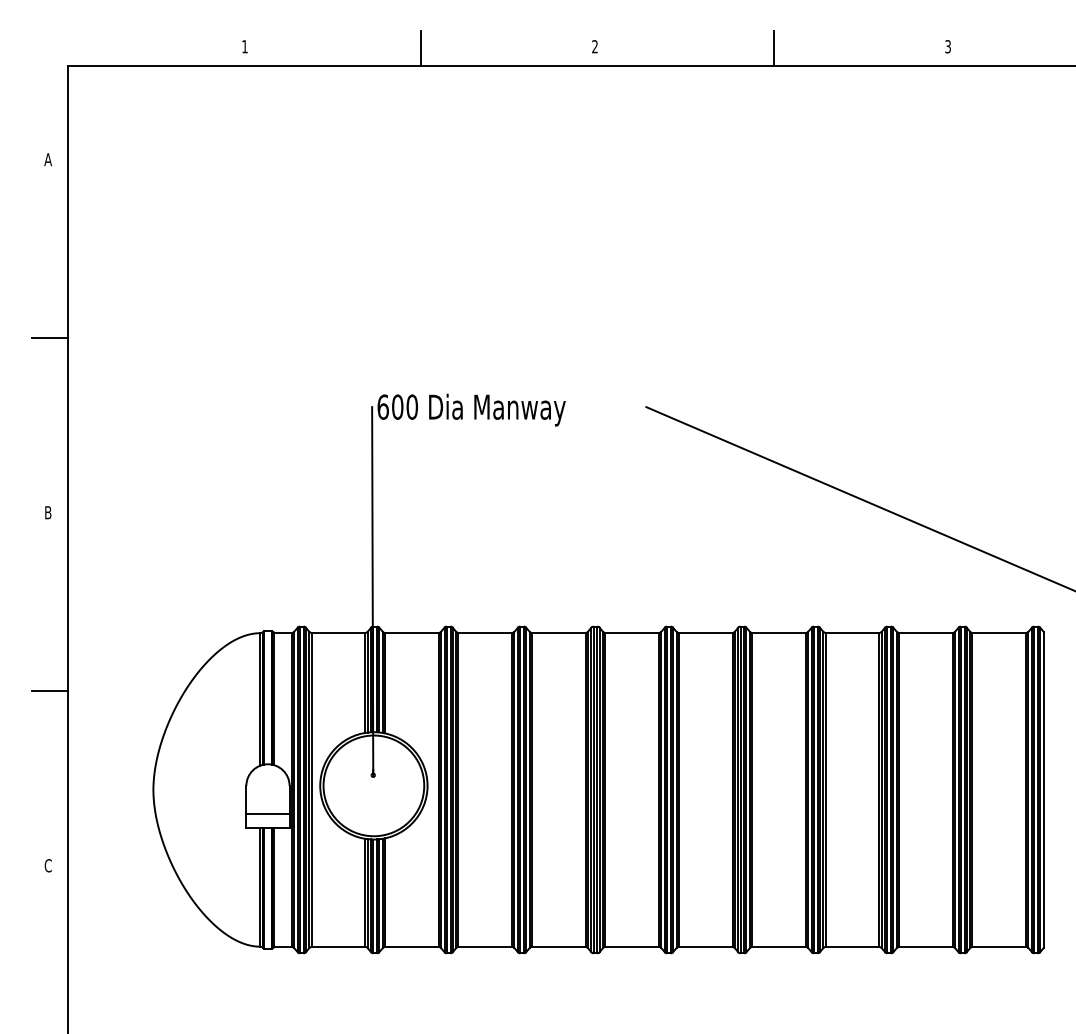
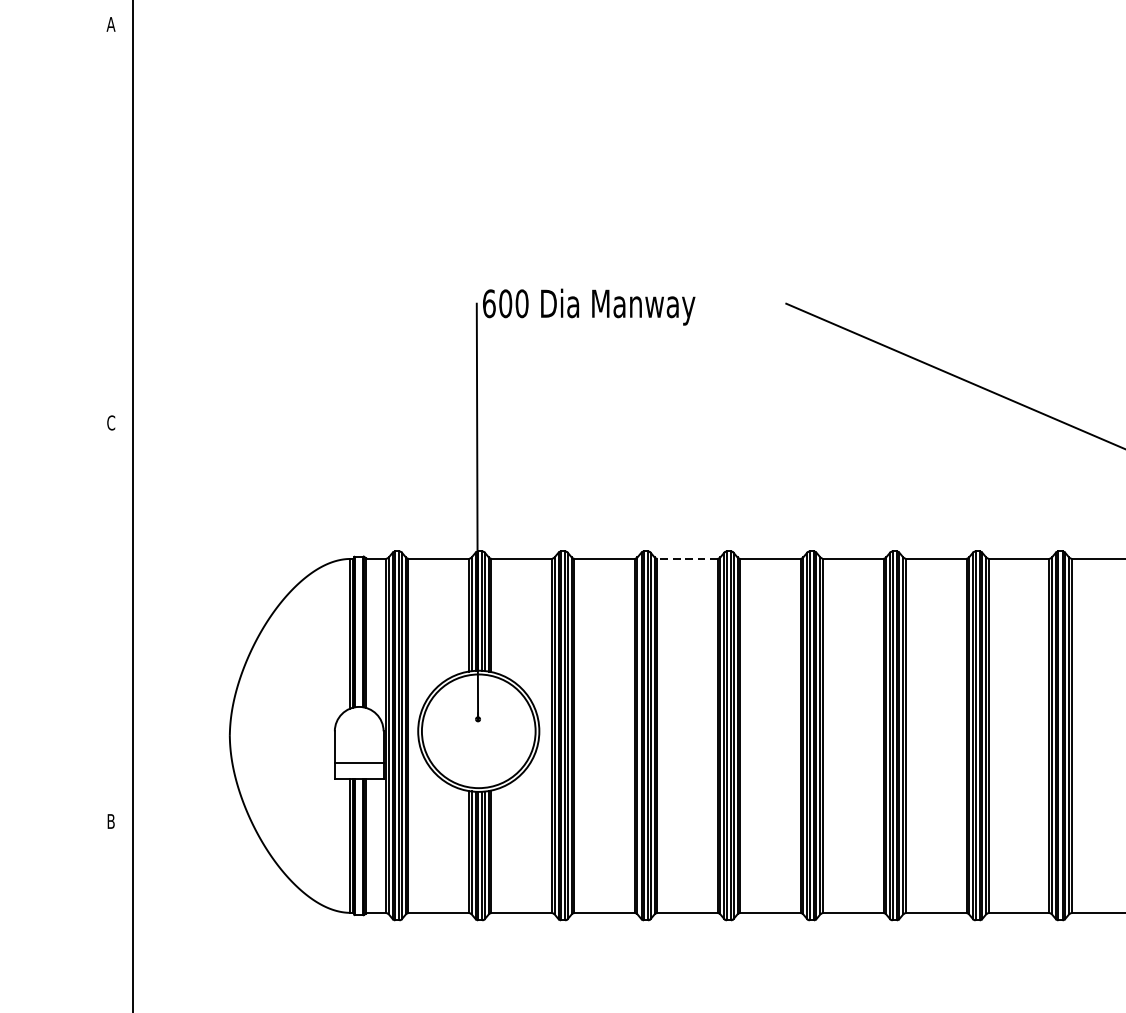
line: (49, 337) -> (112, 225), removed
text: (47, 512) -> (110, 422), B -> C
line: (558, 633) -> (687, 559), solid -> dashed
line: (49, 690) -> (112, 623), removed
text: (47, 865) -> (110, 821), C -> B

